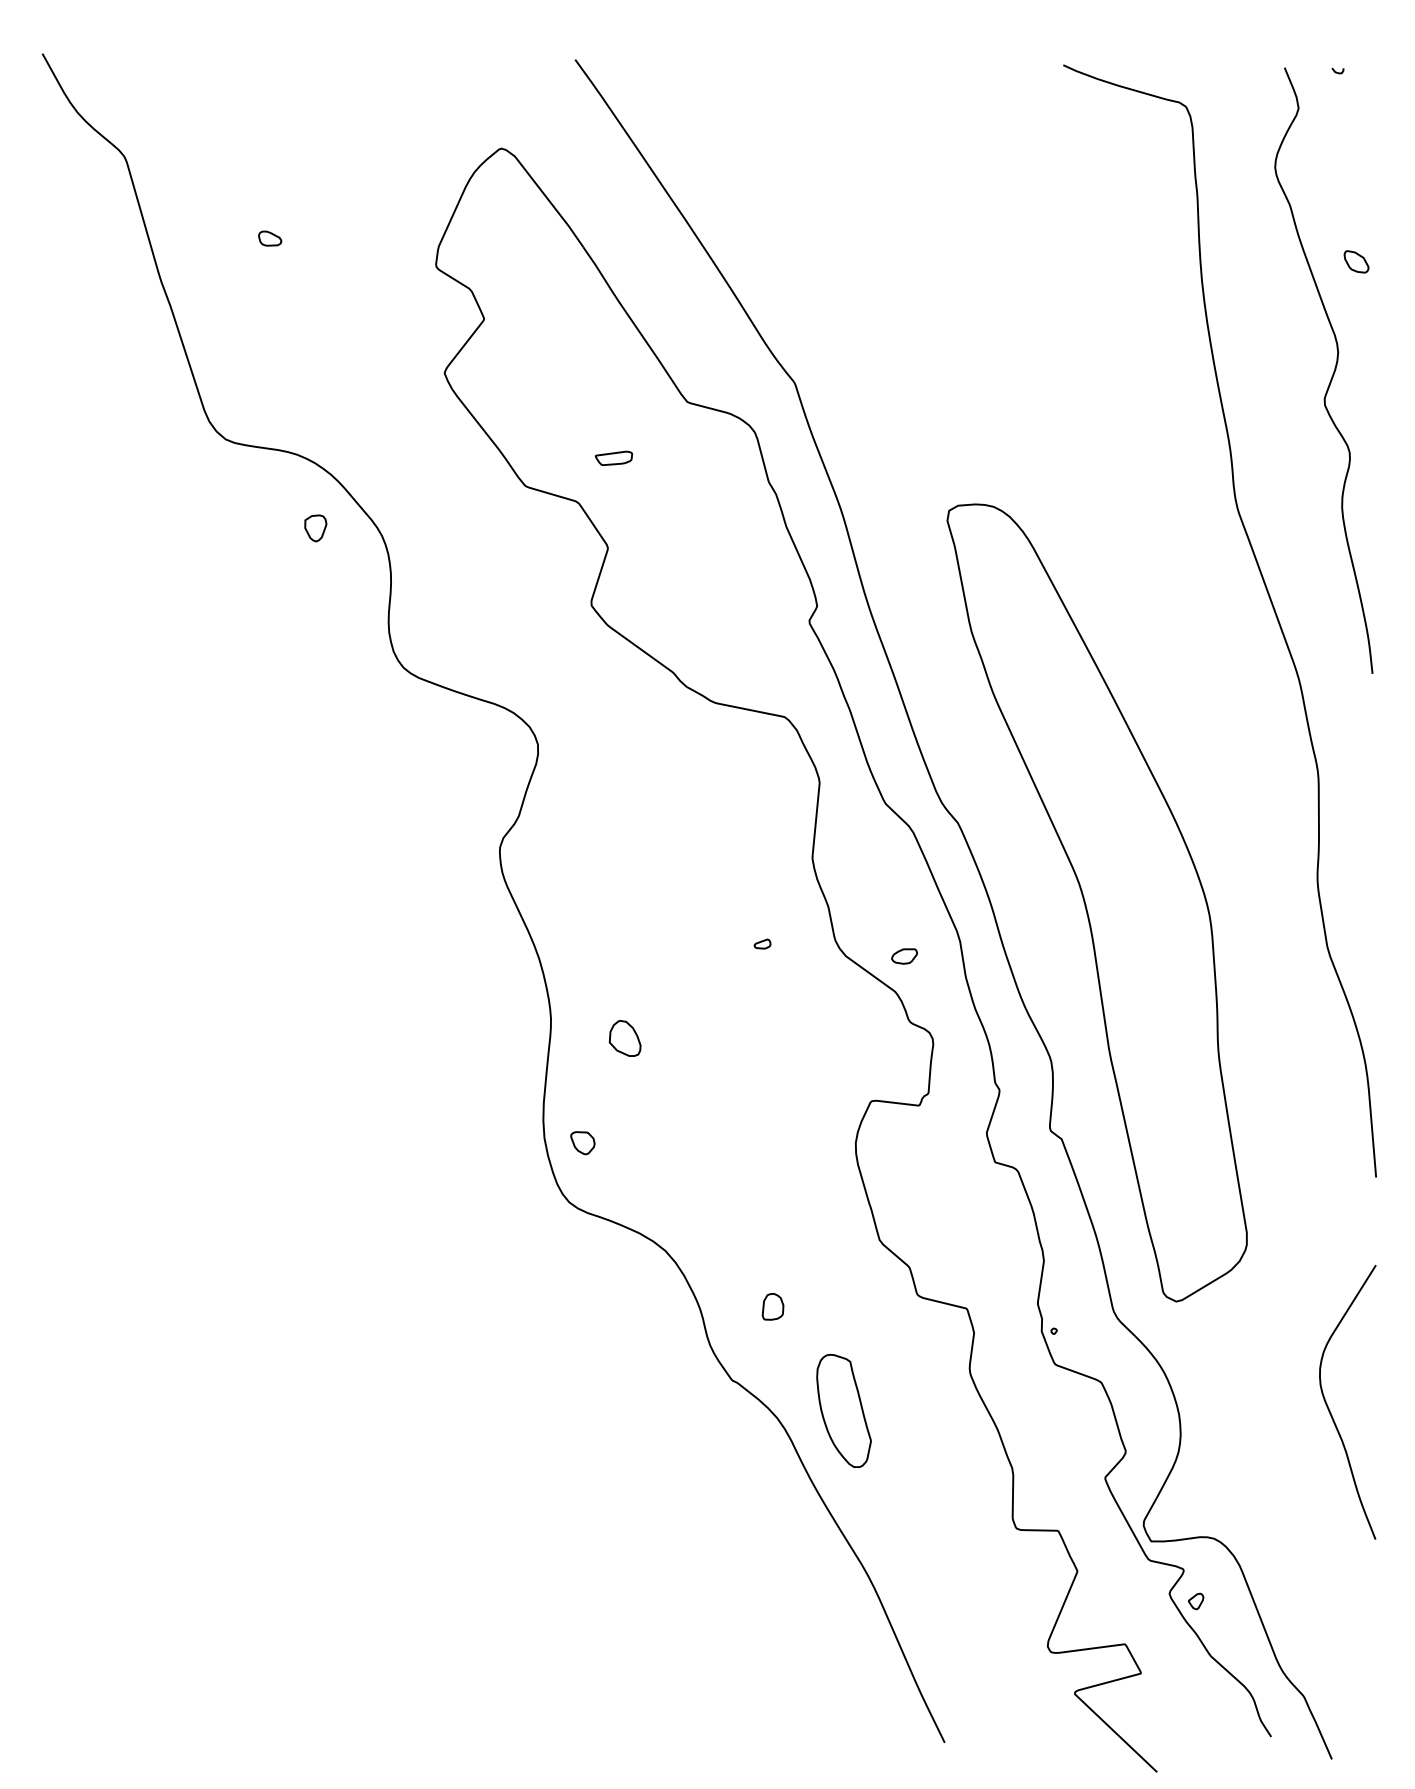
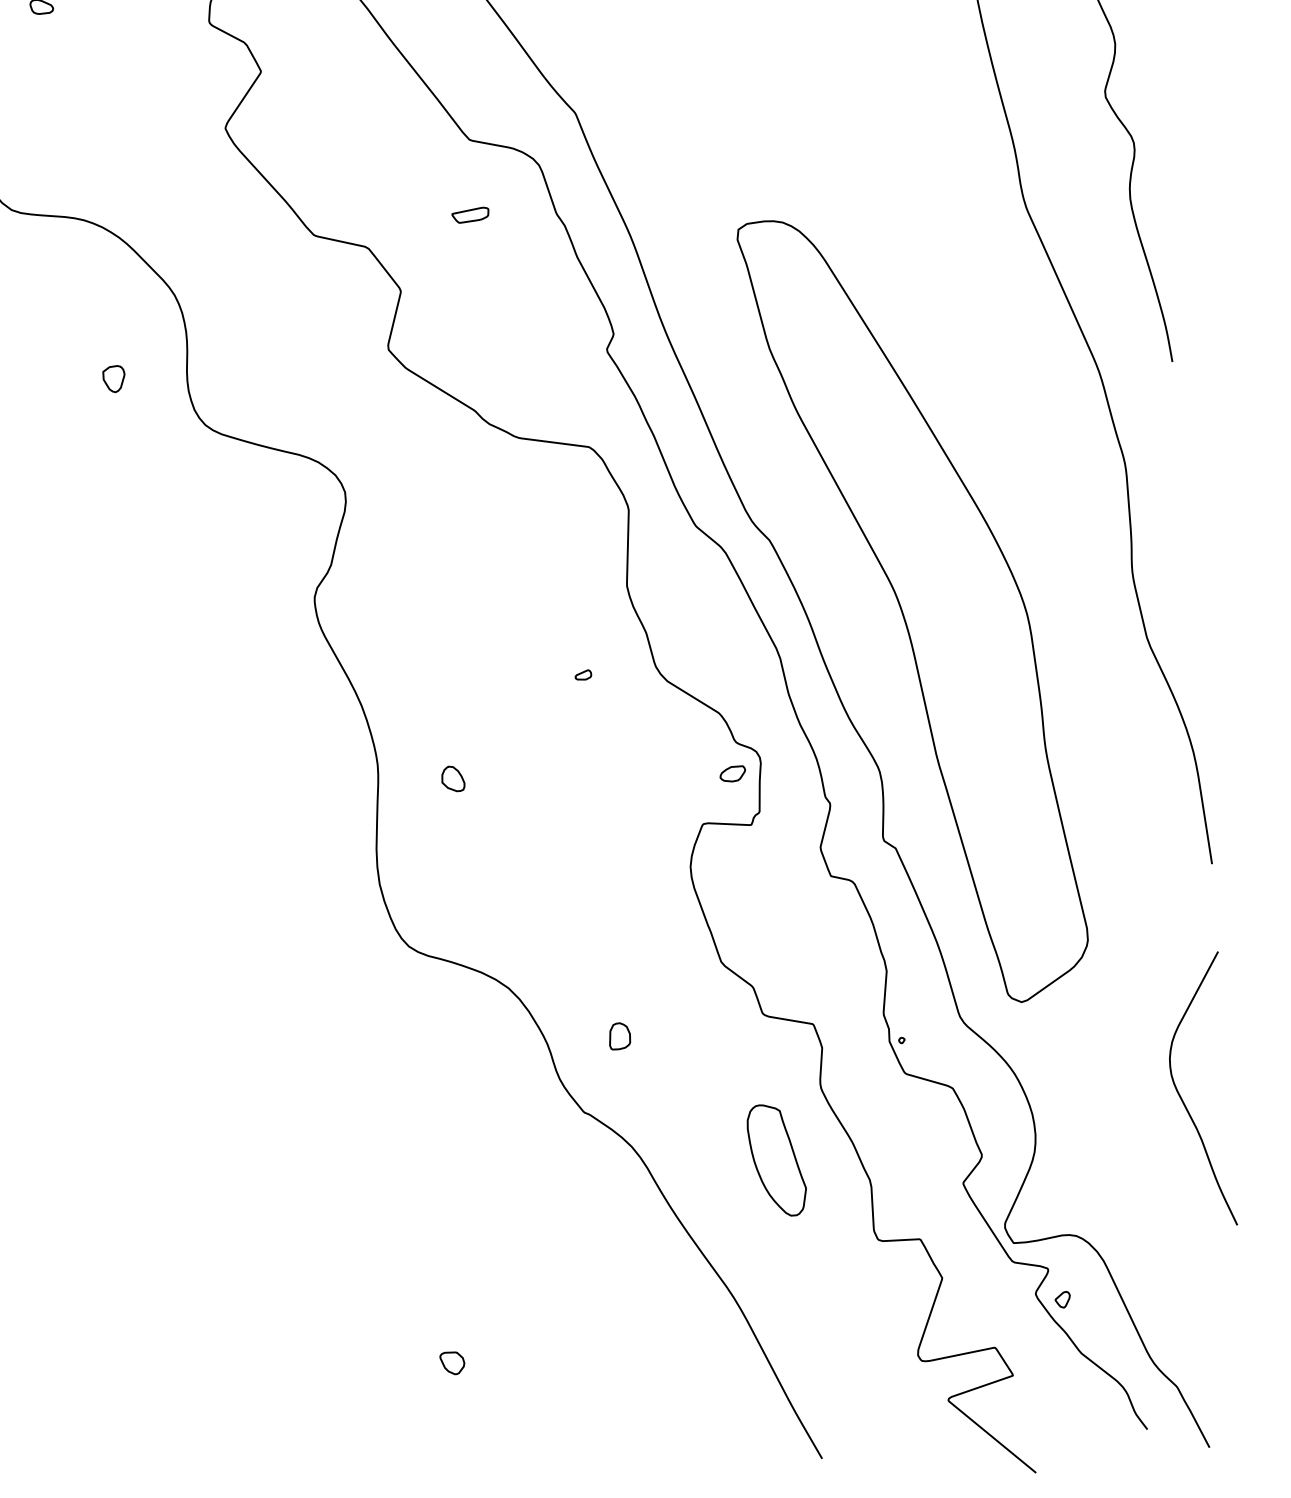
part: (613, 457) -> (470, 214), moved
part: (315, 528) -> (113, 379), moved
part: (904, 956) -> (732, 774), moved
part: (625, 1037) -> (453, 778), size x0.71
part: (582, 1143) -> (452, 1363), moved
part: (843, 1410) -> (776, 1159), moved

